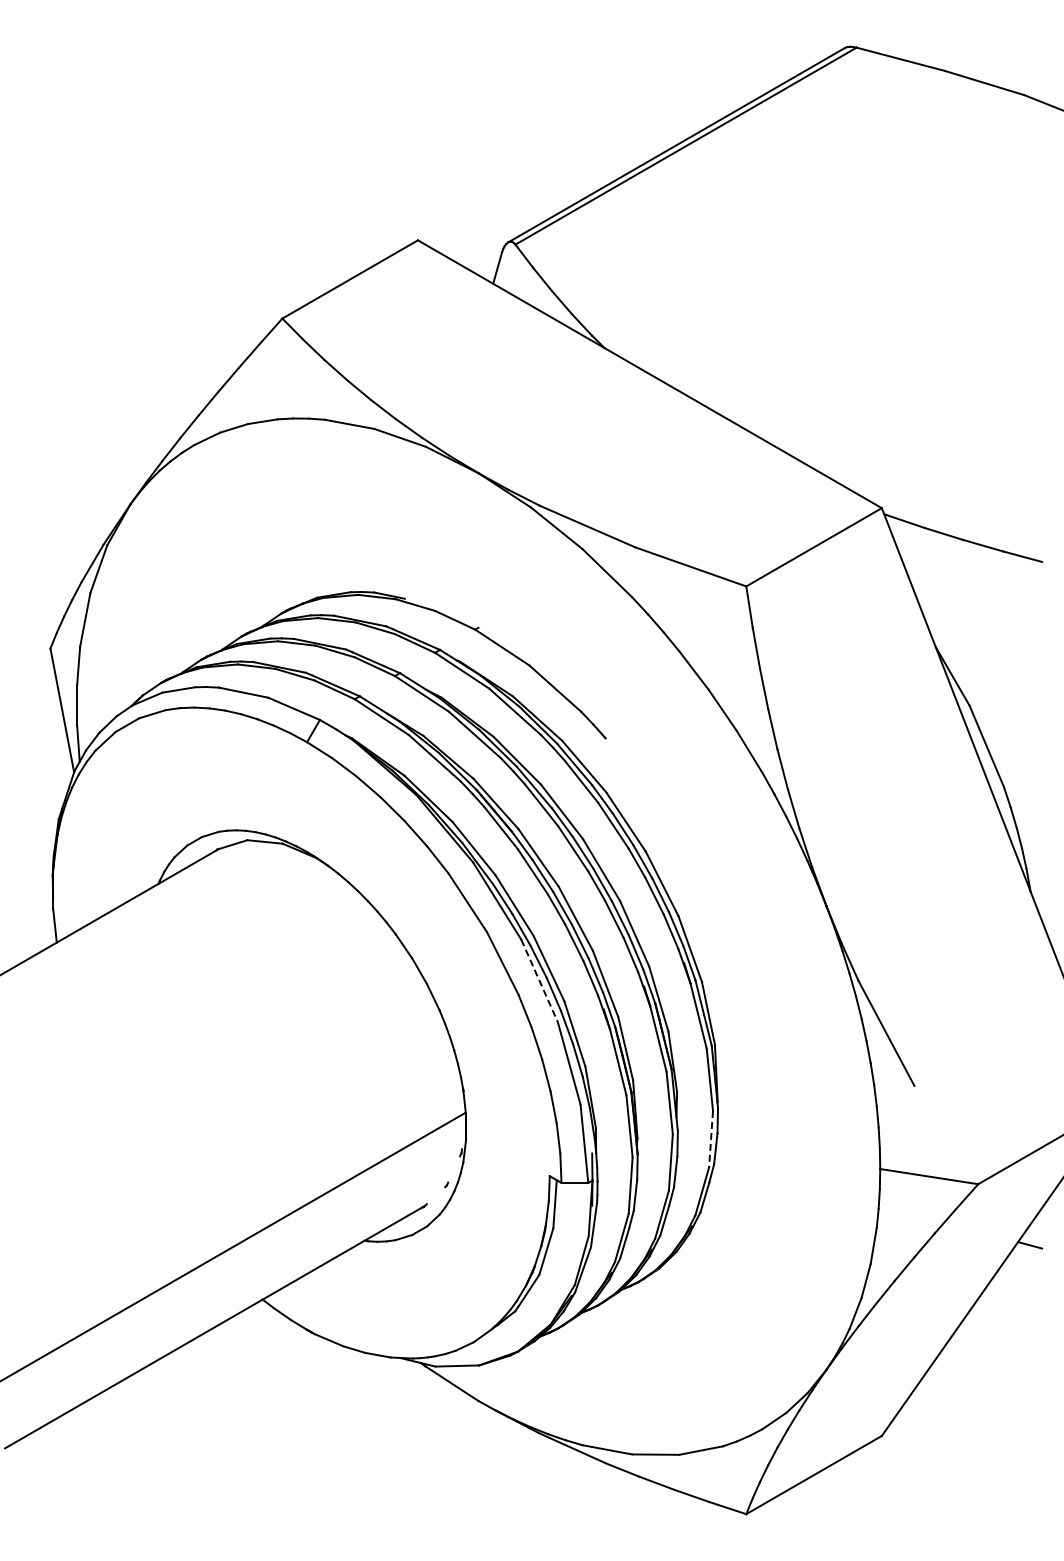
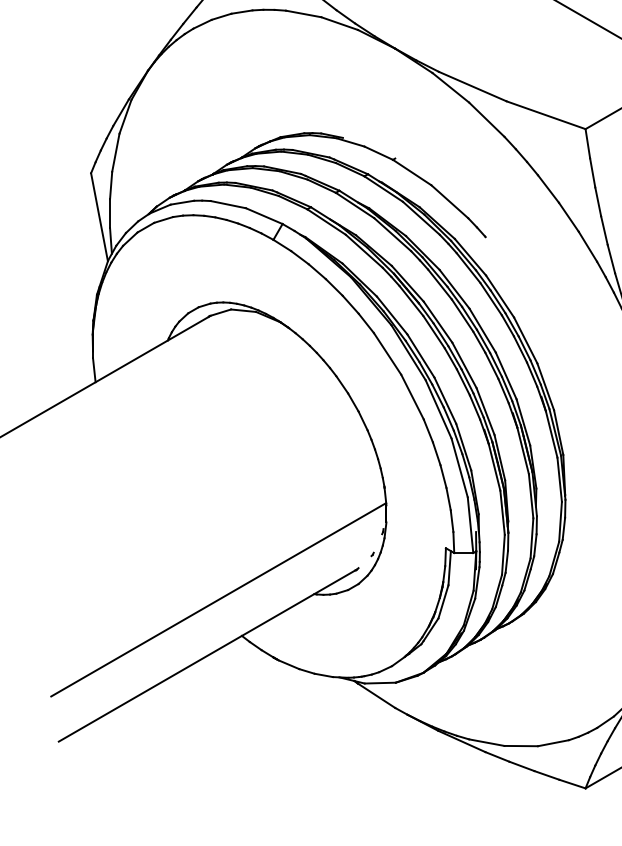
line: (539, 981) -> (438, 409), dashed -> solid
line: (711, 1139) -> (560, 522), dashed -> solid

